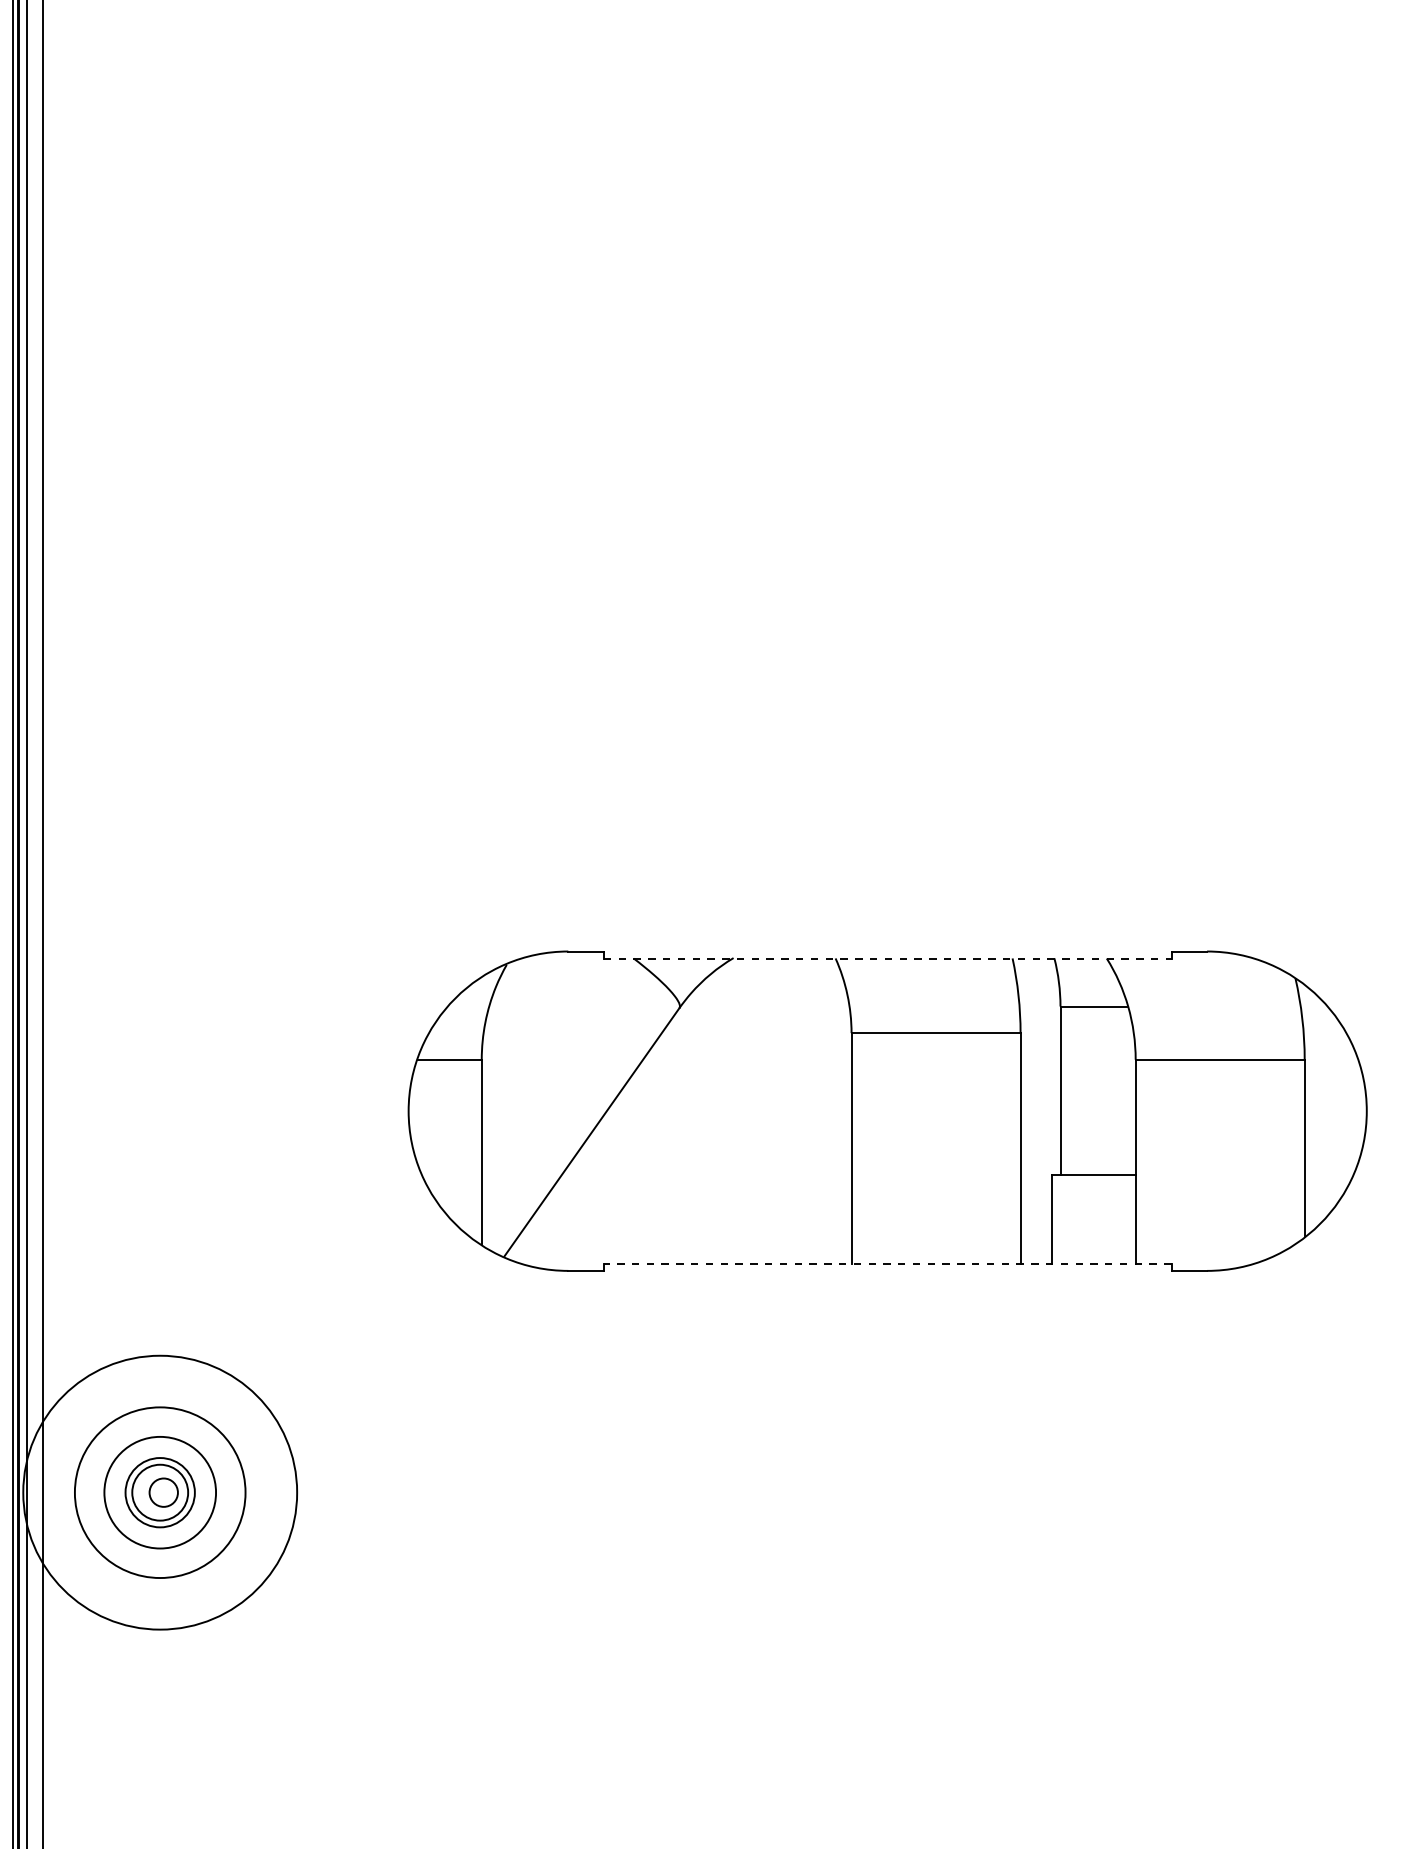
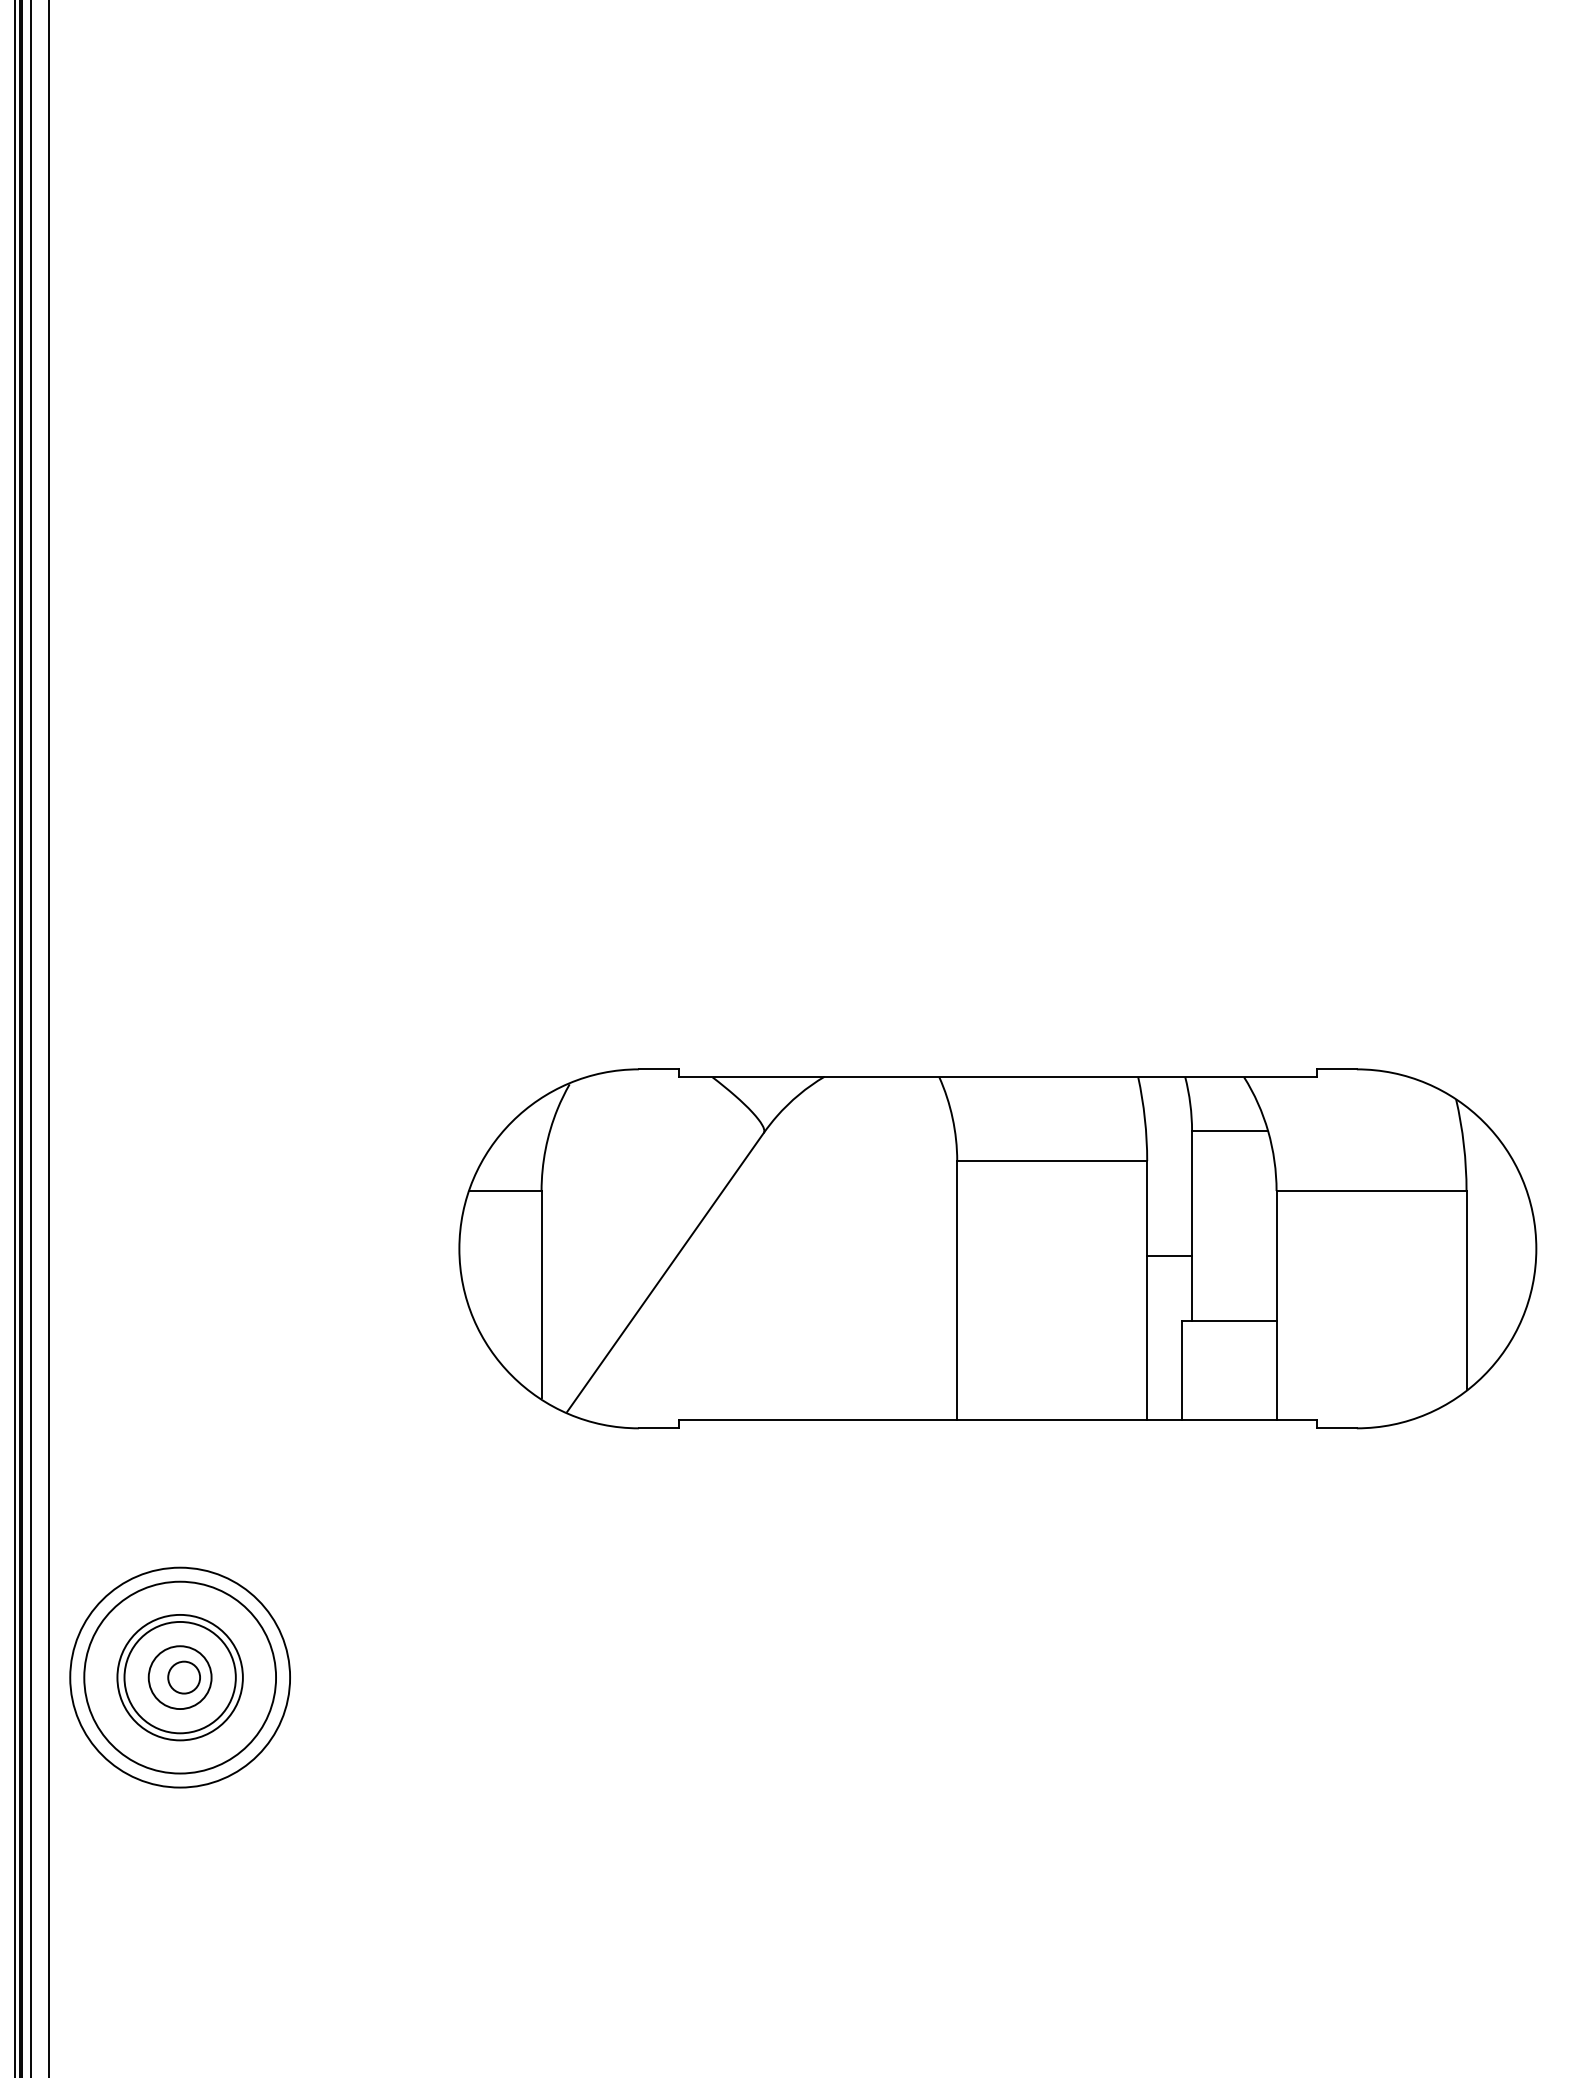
line: (888, 958) -> (998, 1077), dashed -> solid
line: (1040, 1117) -> (1169, 1255), added
line: (887, 1263) -> (997, 1420), dashed -> solid
circle: (159, 1492) -> (179, 1677), size x1.43
circle: (160, 1492) -> (180, 1677), size x0.71

